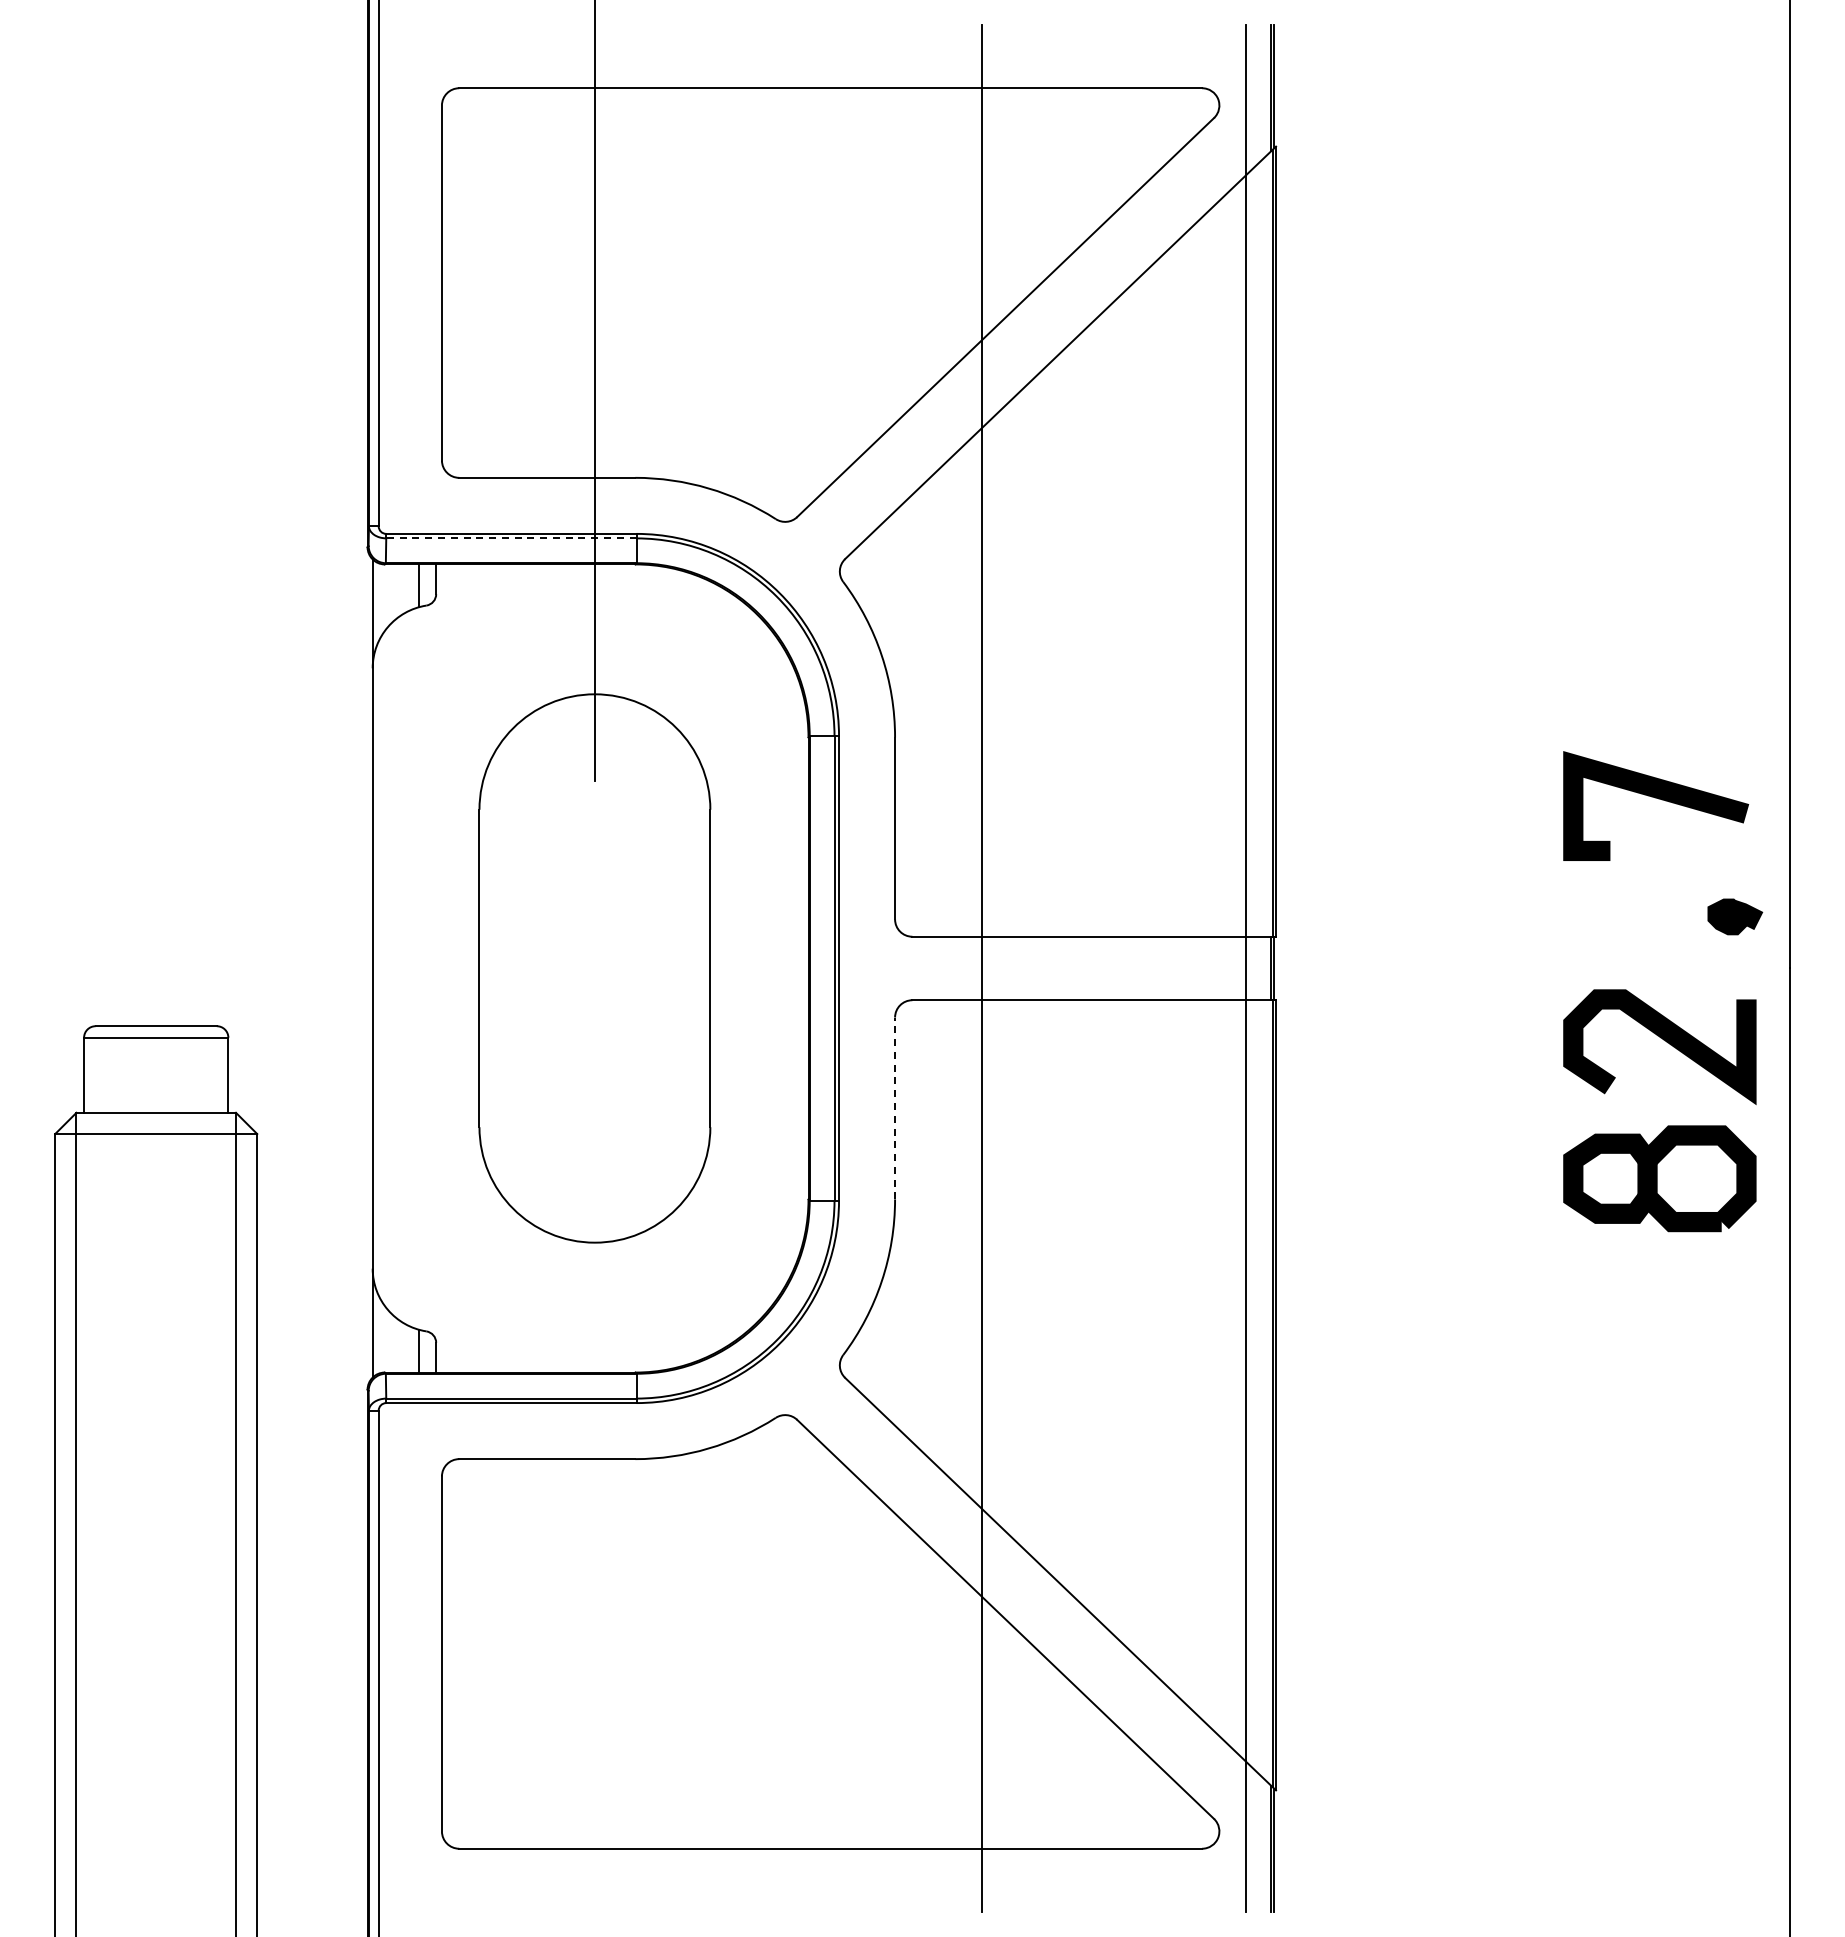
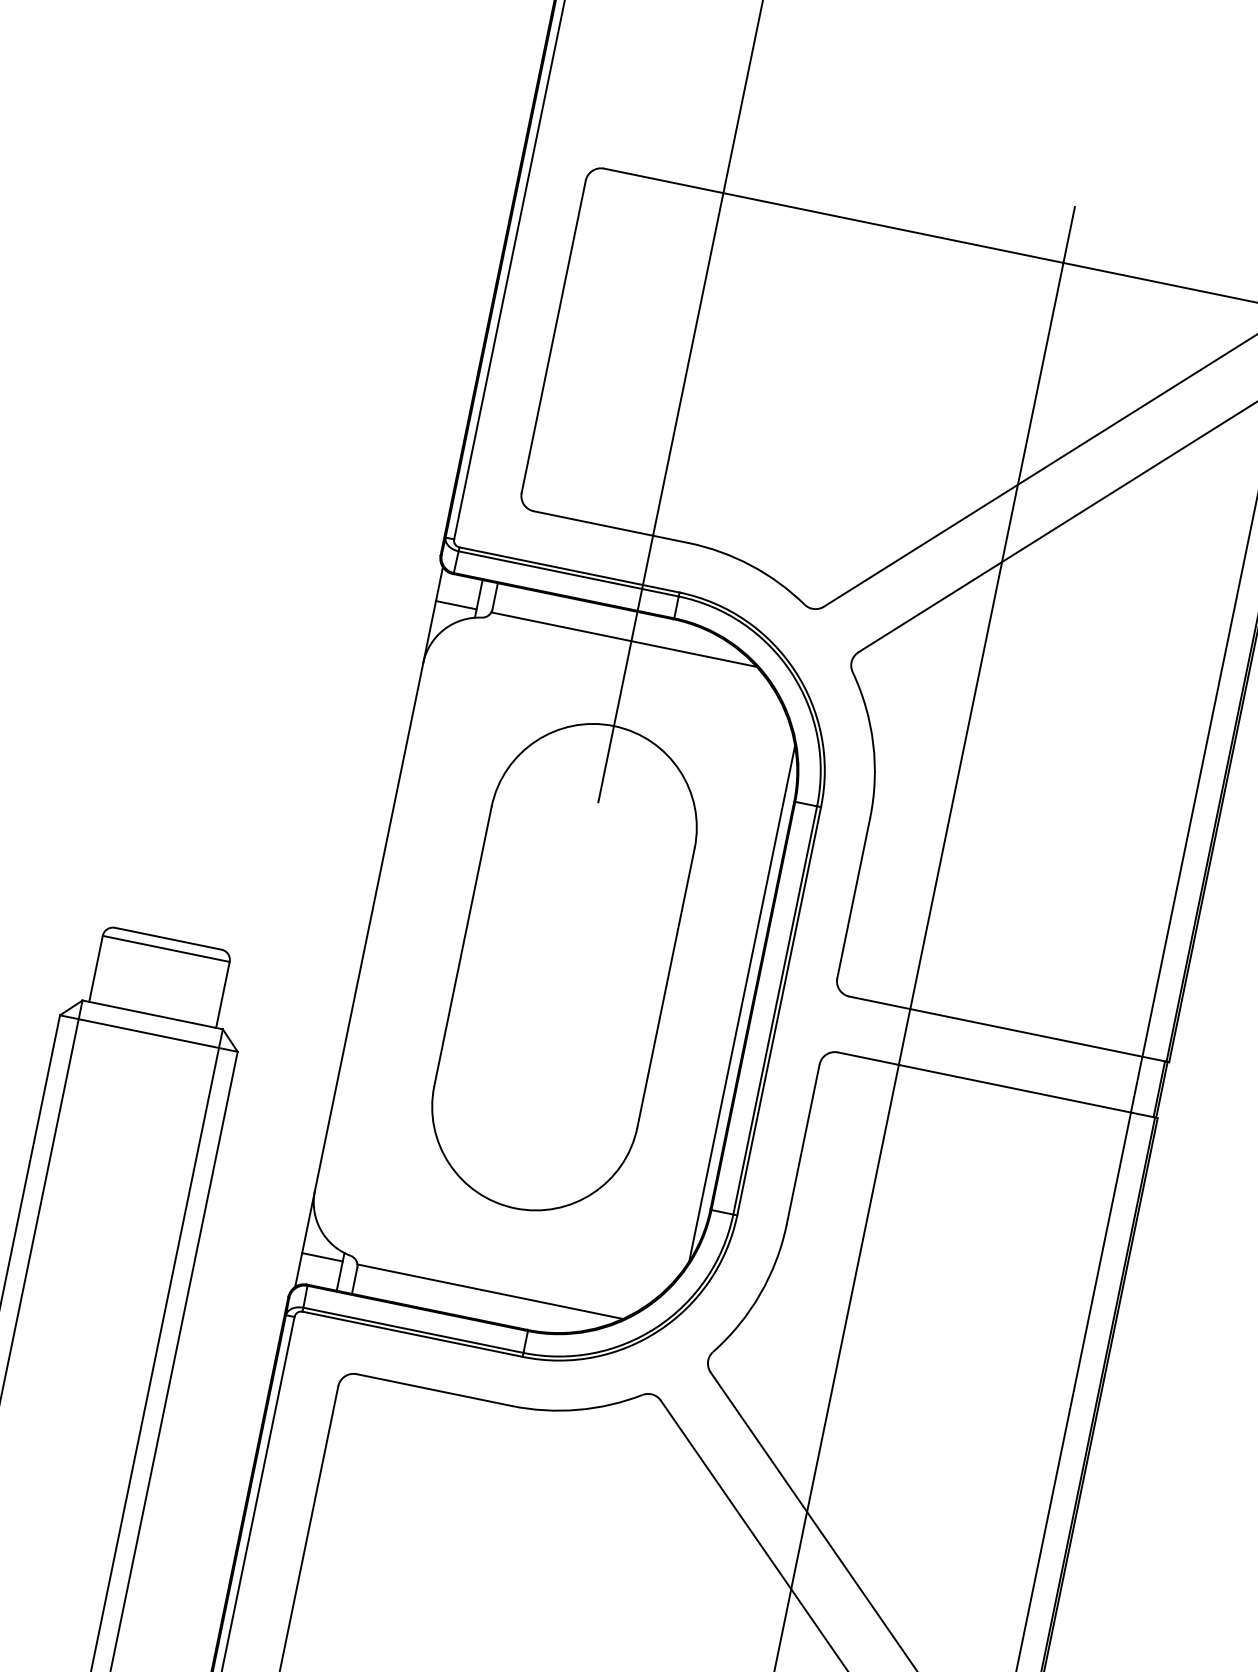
line: (510, 538) -> (567, 573), dashed -> solid
line: (395, 597) -> (456, 604), added
line: (586, 597) -> (624, 639), added
line: (796, 968) -> (741, 1003), added
line: (895, 1108) -> (803, 1144), dashed -> solid
line: (395, 1339) -> (322, 1257), added
line: (586, 1339) -> (490, 1291), added

